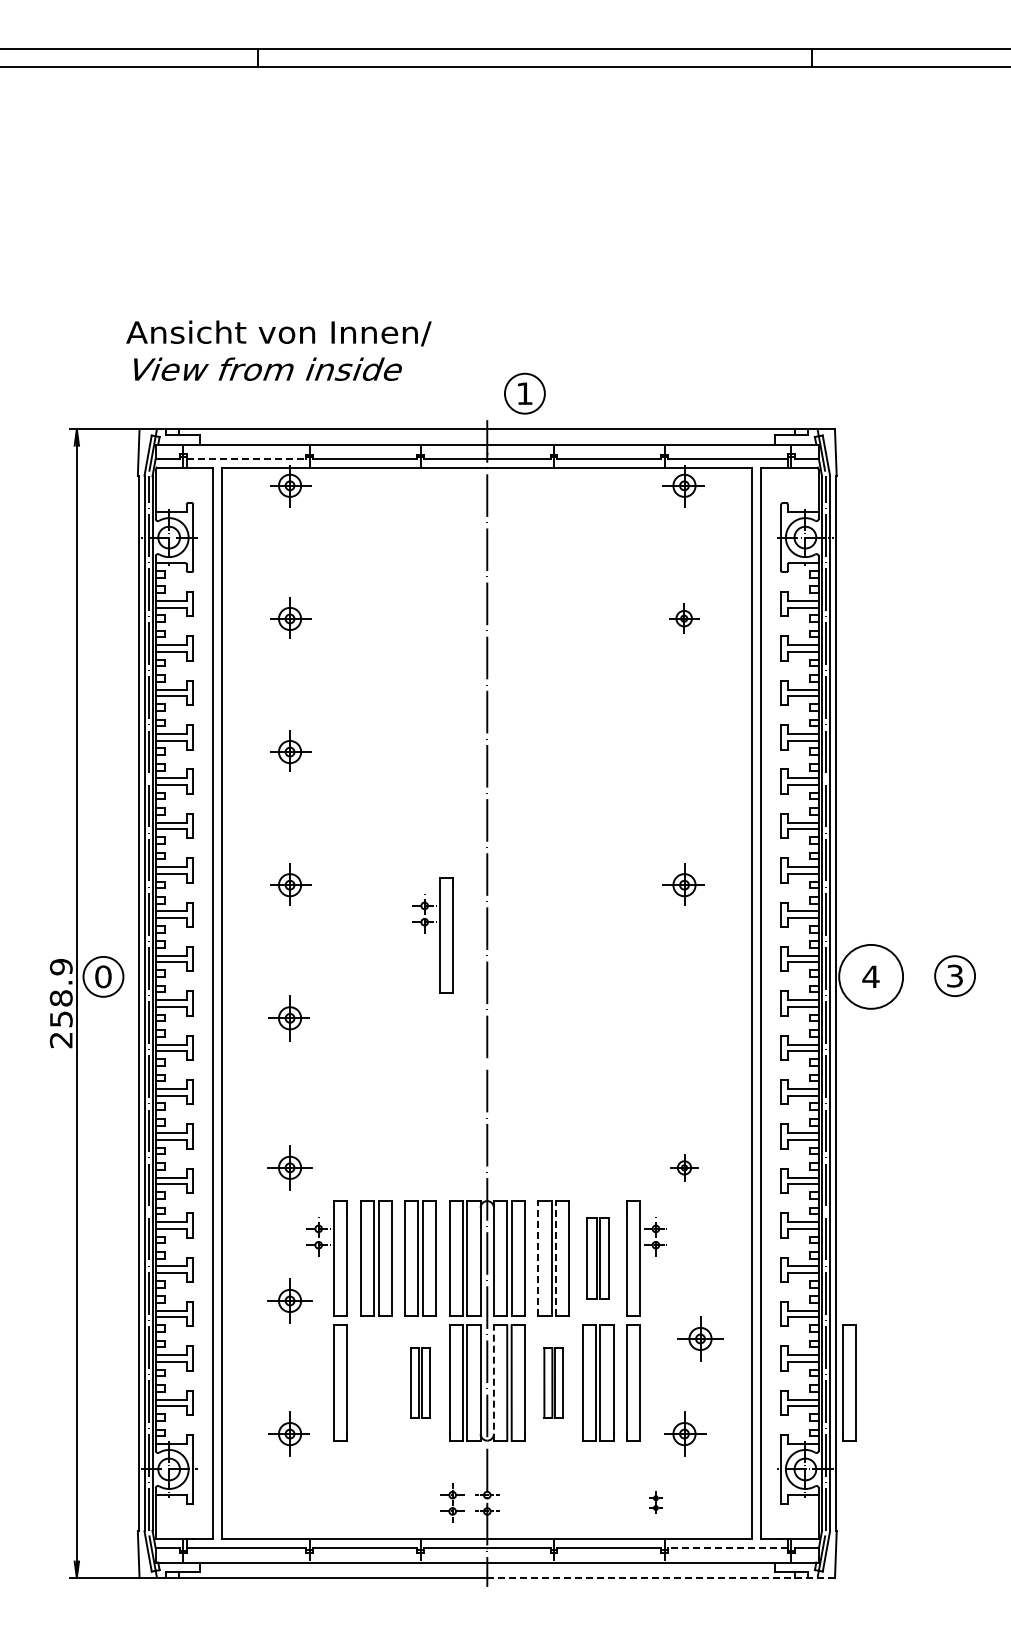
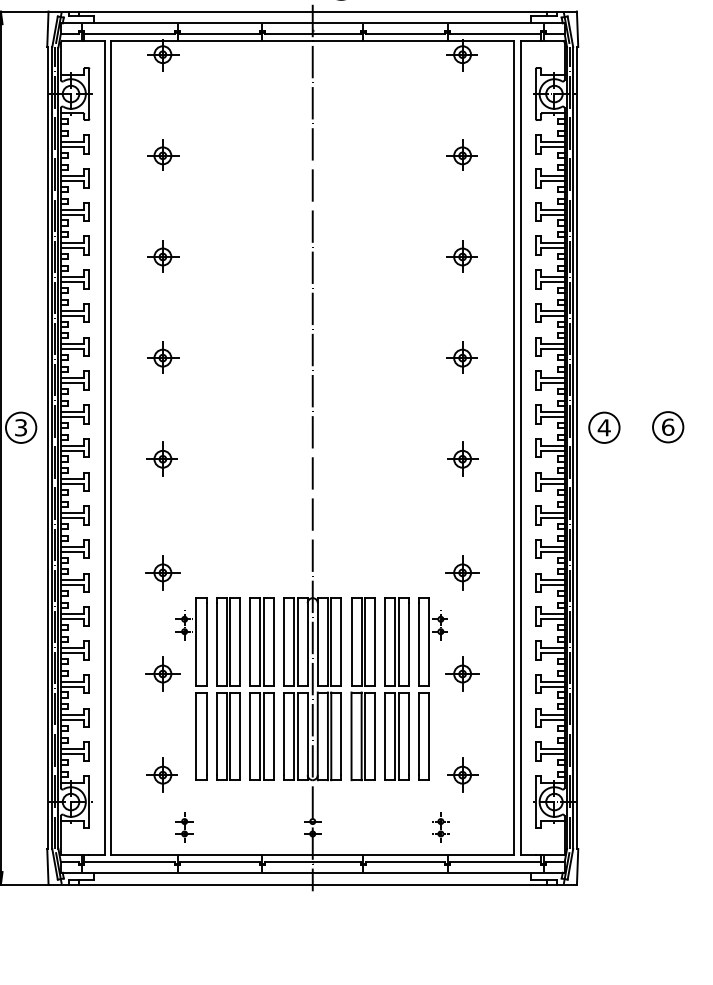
line: (246, 458) -> (129, 33), dashed -> solid
part: (683, 617) -> (461, 154), size x1.43
part: (683, 750) -> (461, 255), added
part: (439, 935) -> (276, 396), removed
text: (955, 975) -> (668, 426), 3 -> 6
text: (103, 976) -> (21, 427), 0 -> 3
circle: (871, 976) -> (604, 427), size x0.62
part: (685, 1018) -> (463, 459), added
part: (684, 1167) -> (462, 572), size x1.67
line: (538, 1258) -> (351, 641), dashed -> solid
line: (556, 1258) -> (365, 641), dashed -> solid
part: (598, 1258) -> (397, 641), size x1.43
part: (700, 1338) -> (462, 673), moved
part: (376, 1382) -> (228, 735), added
part: (420, 1382) -> (262, 735), size x1.67
part: (553, 1382) -> (363, 735), size x1.67
part: (849, 1382) -> (587, 735), removed
line: (493, 1383) -> (317, 736), dashed -> solid
part: (452, 1502) -> (184, 827), moved
part: (655, 1502) -> (440, 827), size x1.67
line: (728, 1548) -> (496, 862), dashed -> solid
line: (661, 1578) -> (445, 884), dashed -> solid

